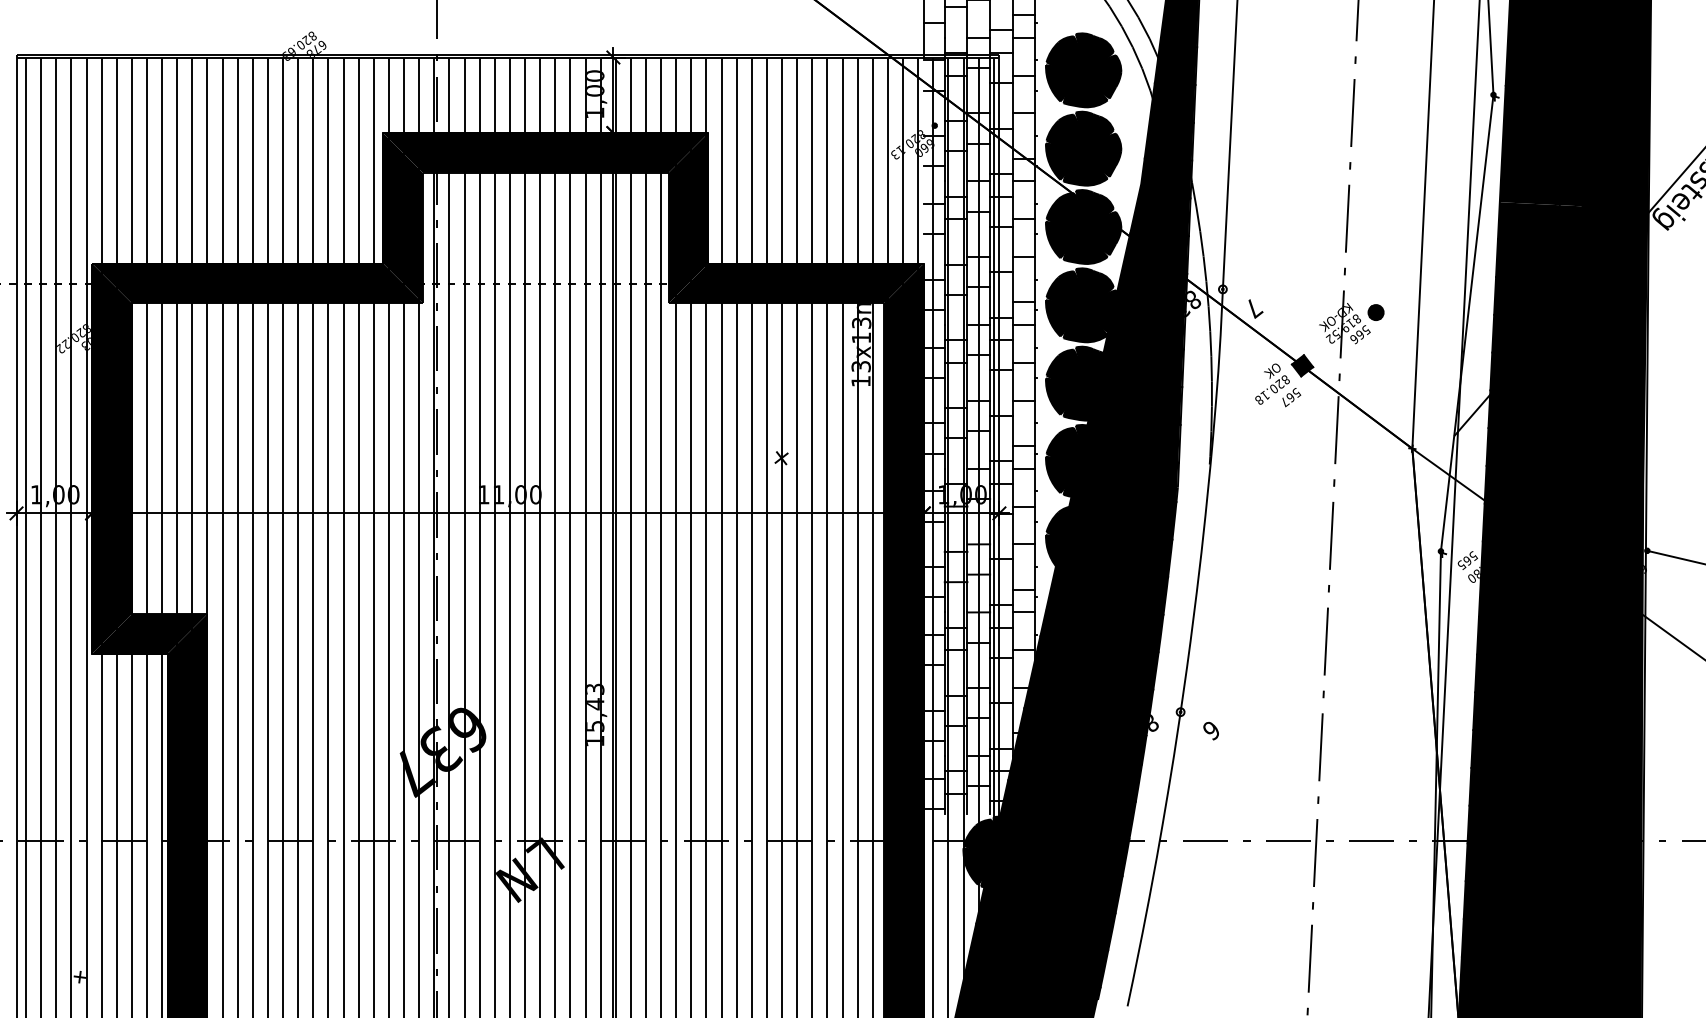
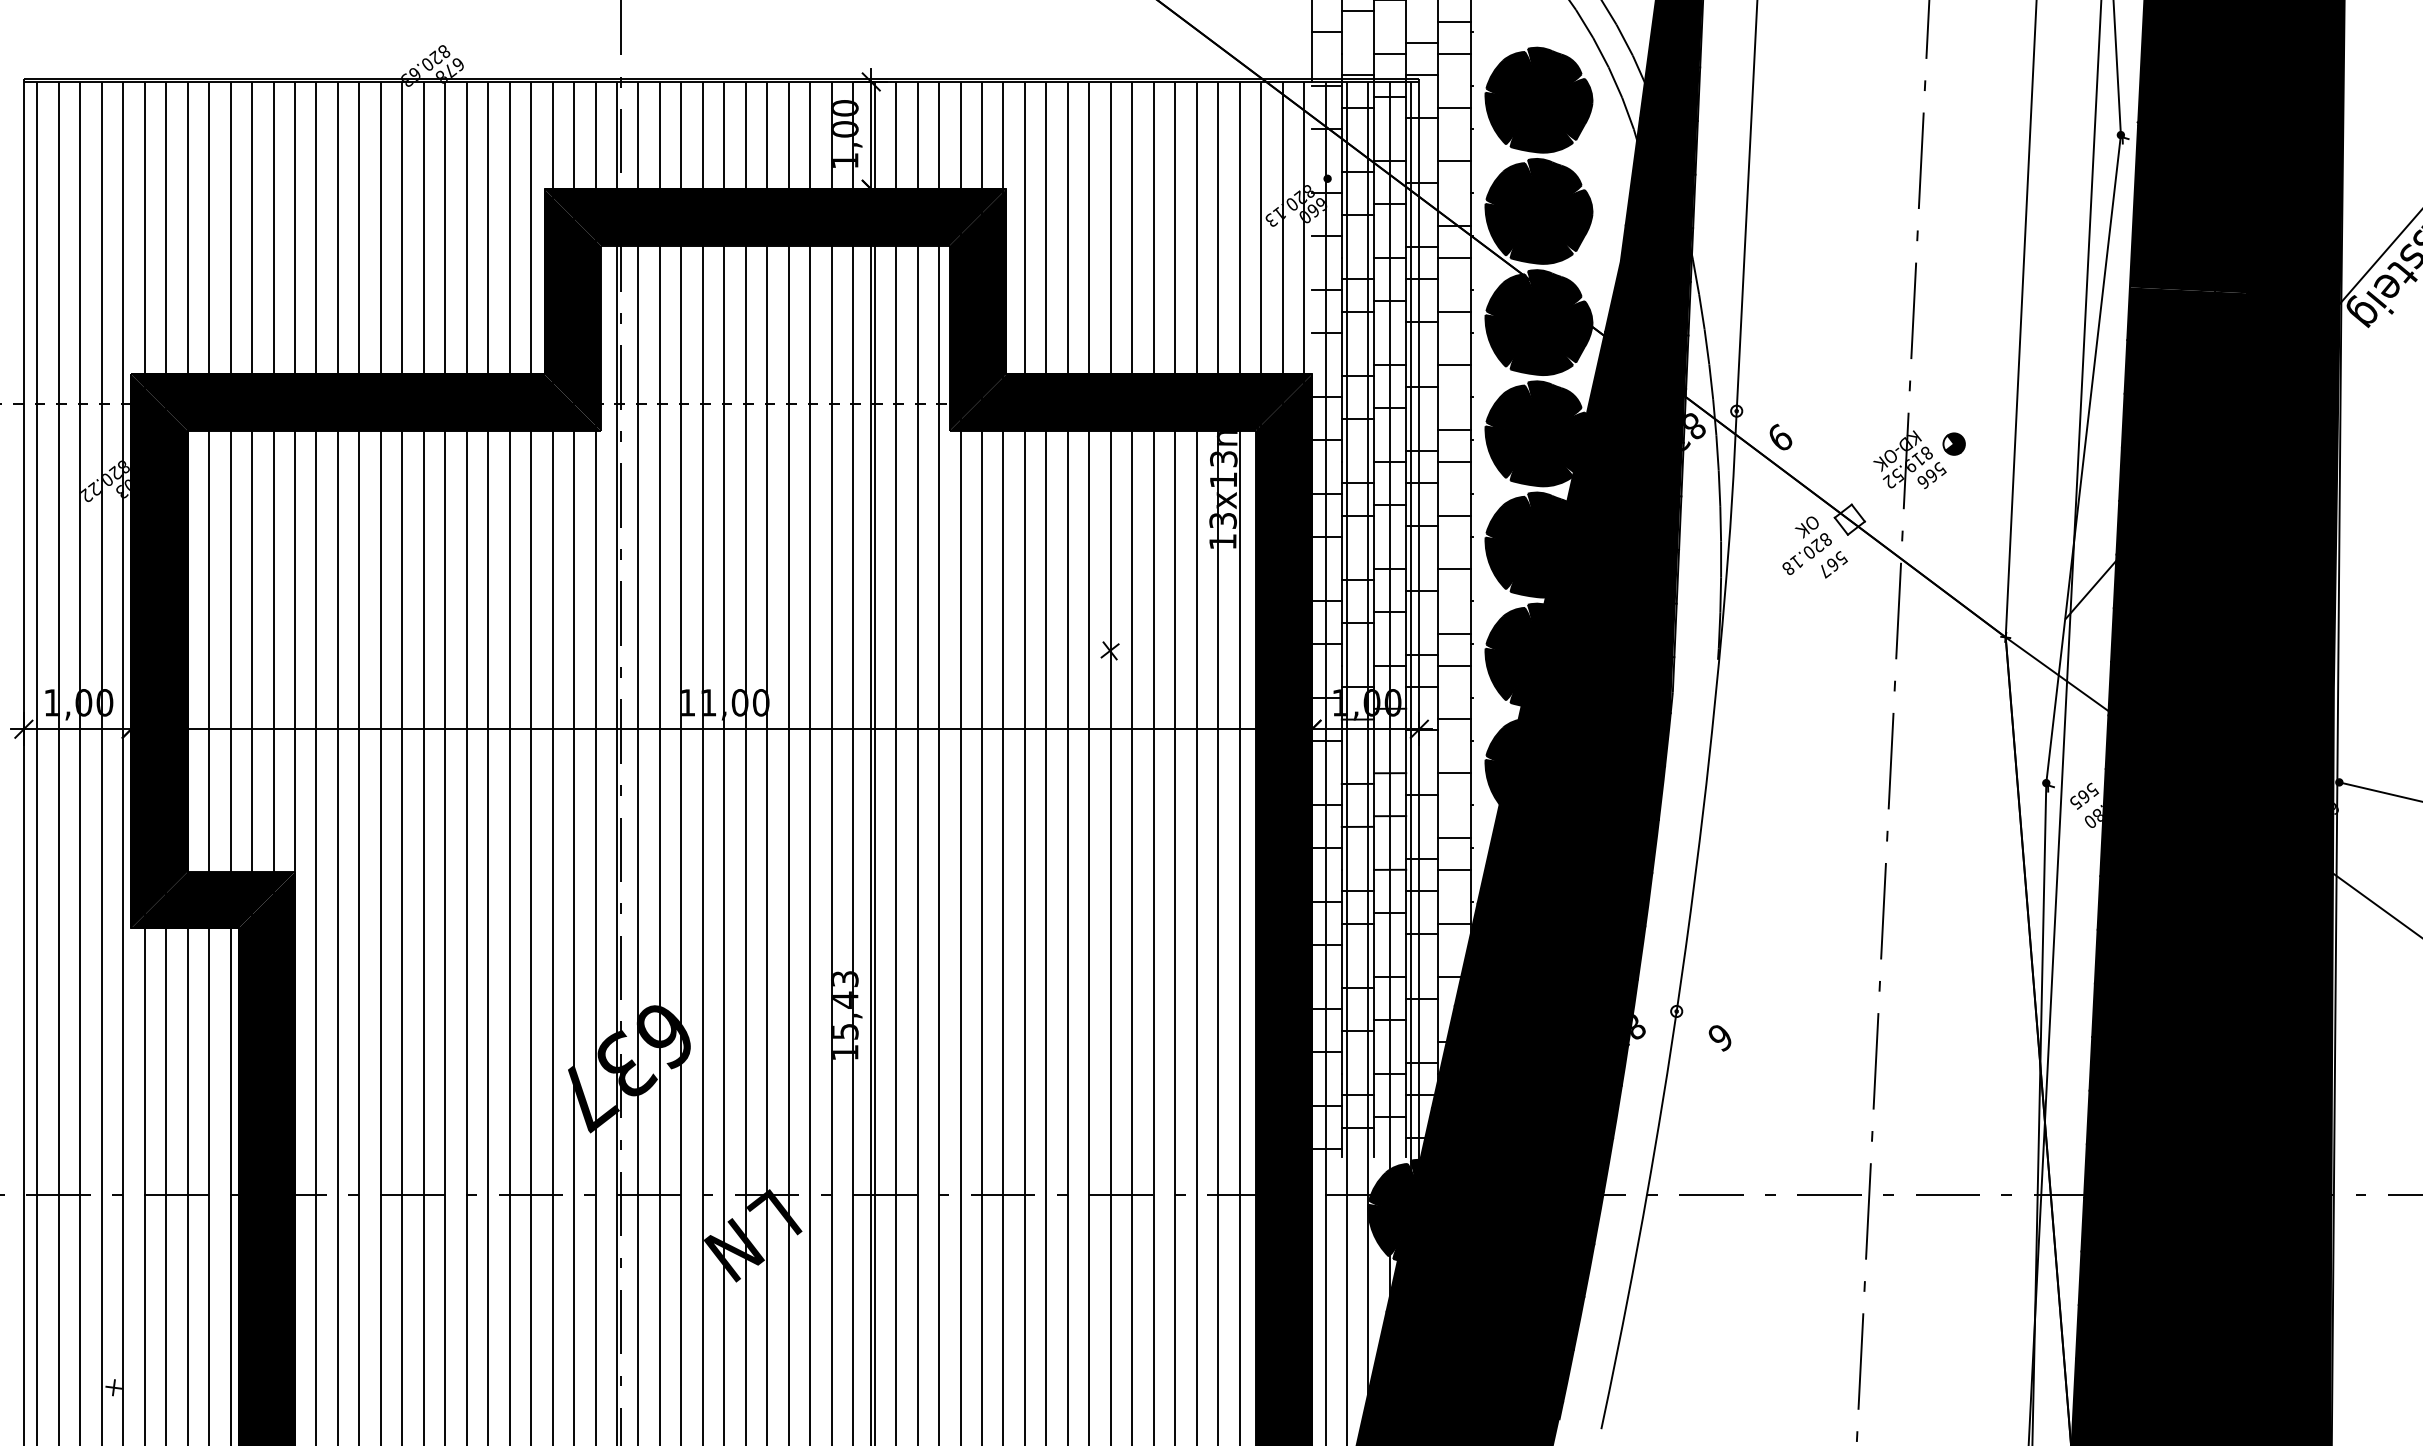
text: (1254, 308) -> (1781, 438), 7 -> 9
fill: (1372, 311) -> (1948, 442), removed
fill: (1302, 365) -> (1849, 519), removed

